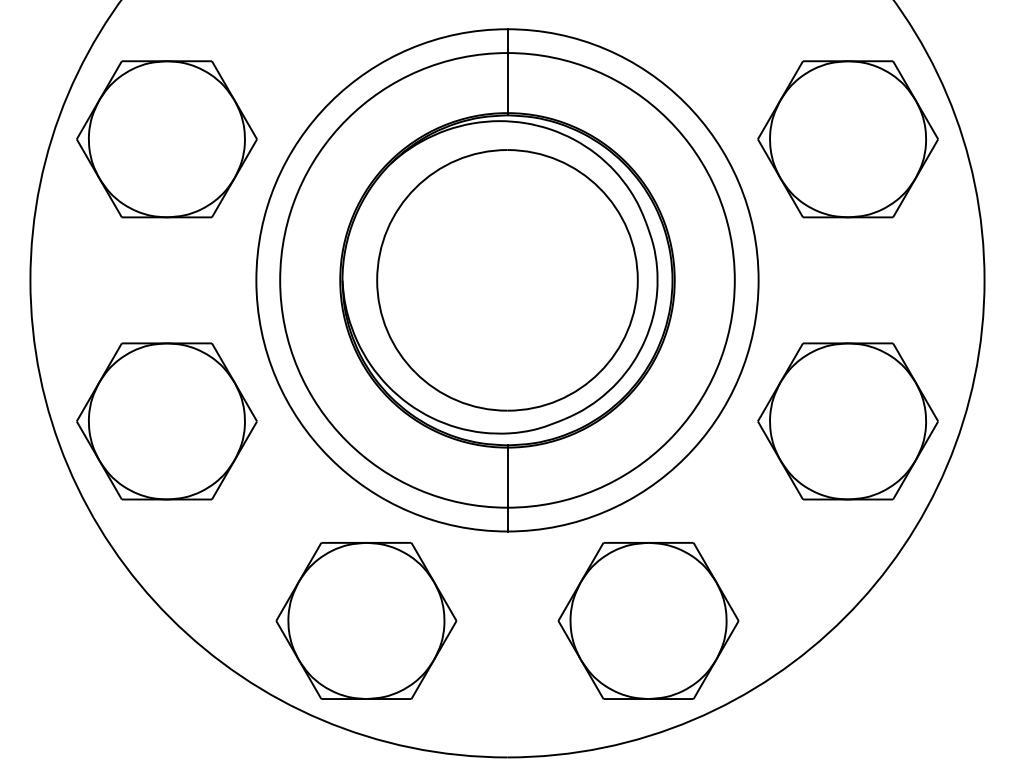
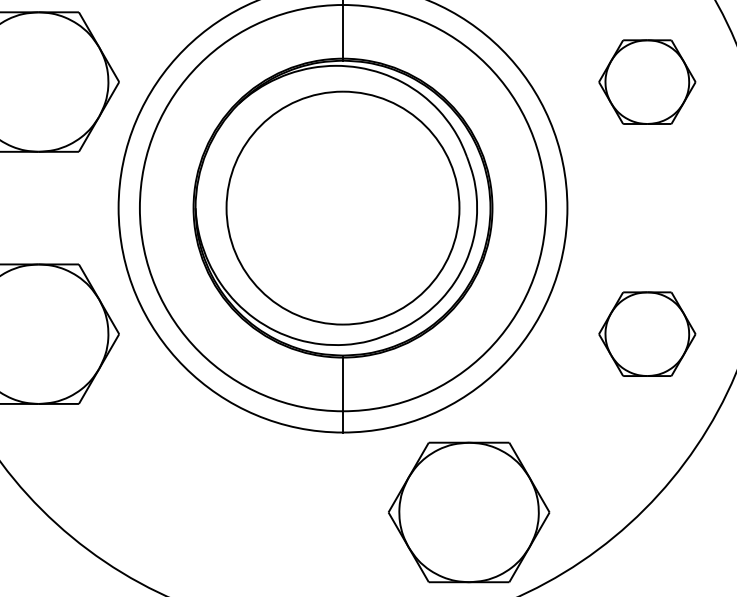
part: (847, 139) -> (646, 82), size x0.6
part: (847, 421) -> (646, 334), size x0.6
part: (366, 620) -> (217, 512), removed

